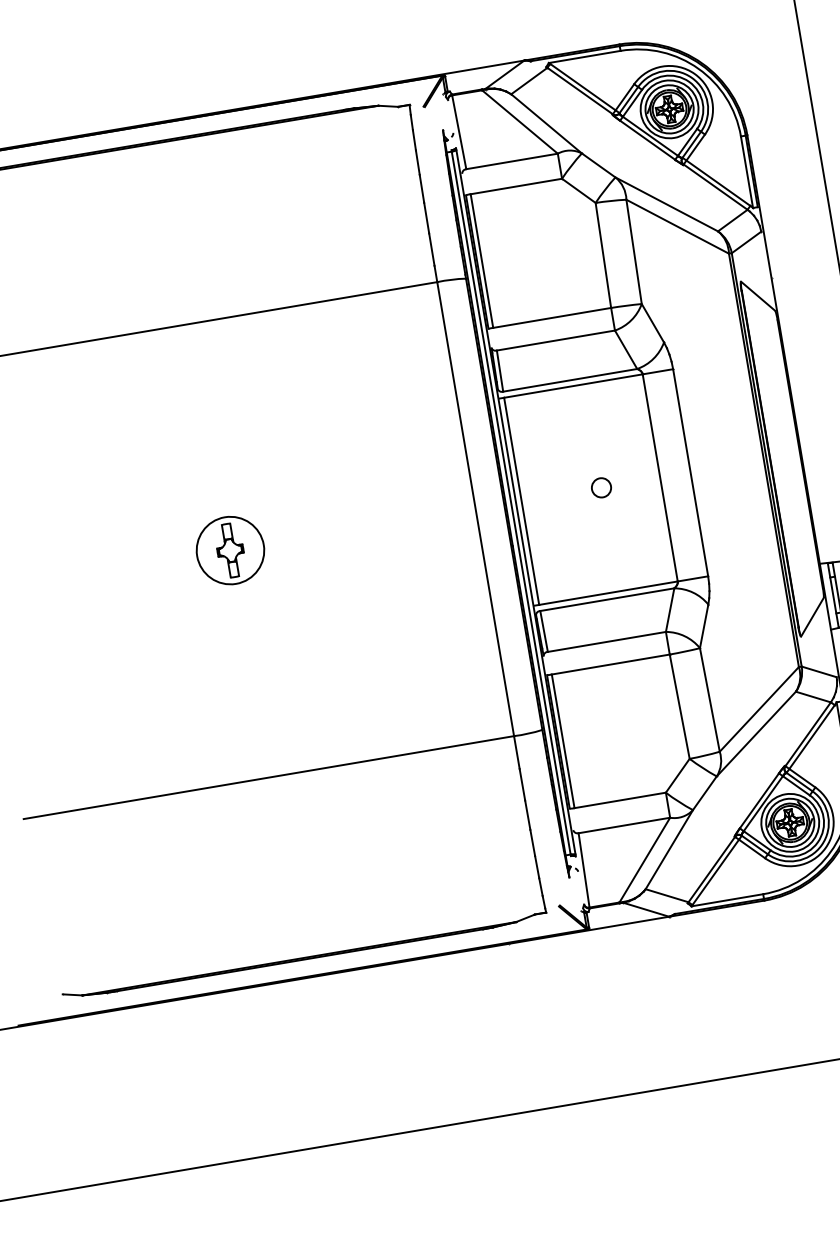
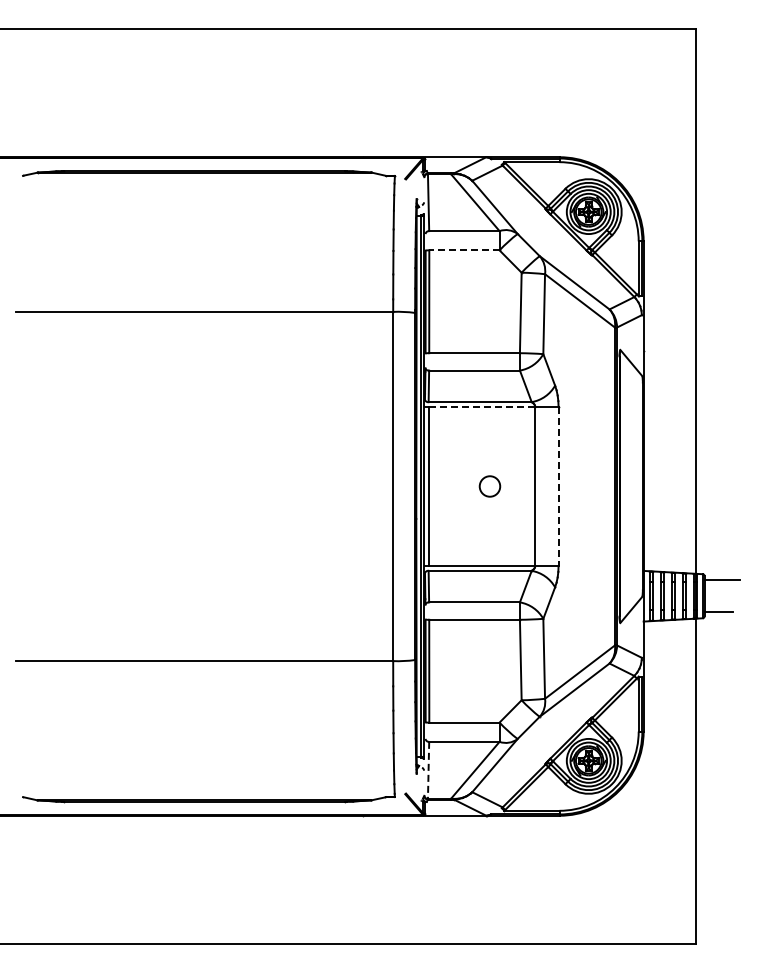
line: (515, 186) -> (463, 250), solid -> dashed
line: (572, 385) -> (481, 406), solid -> dashed
line: (690, 472) -> (558, 486), solid -> dashed
circle: (600, 487) -> (489, 486), size x1.4
part: (230, 550) -> (204, 486), removed
line: (584, 870) -> (428, 770), solid -> dashed

